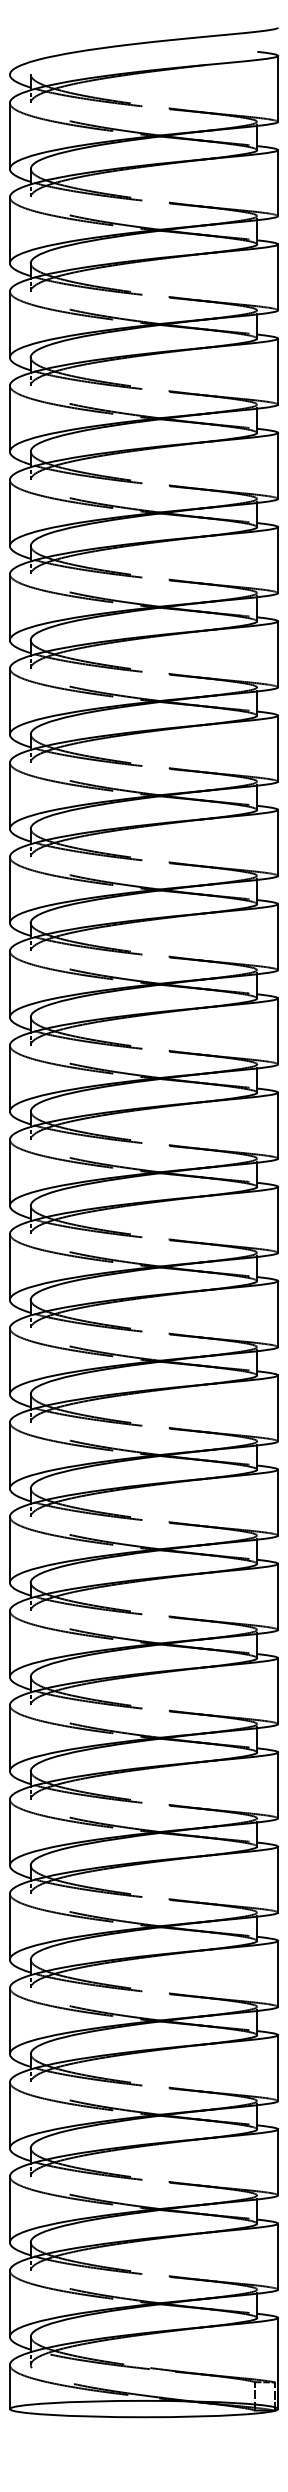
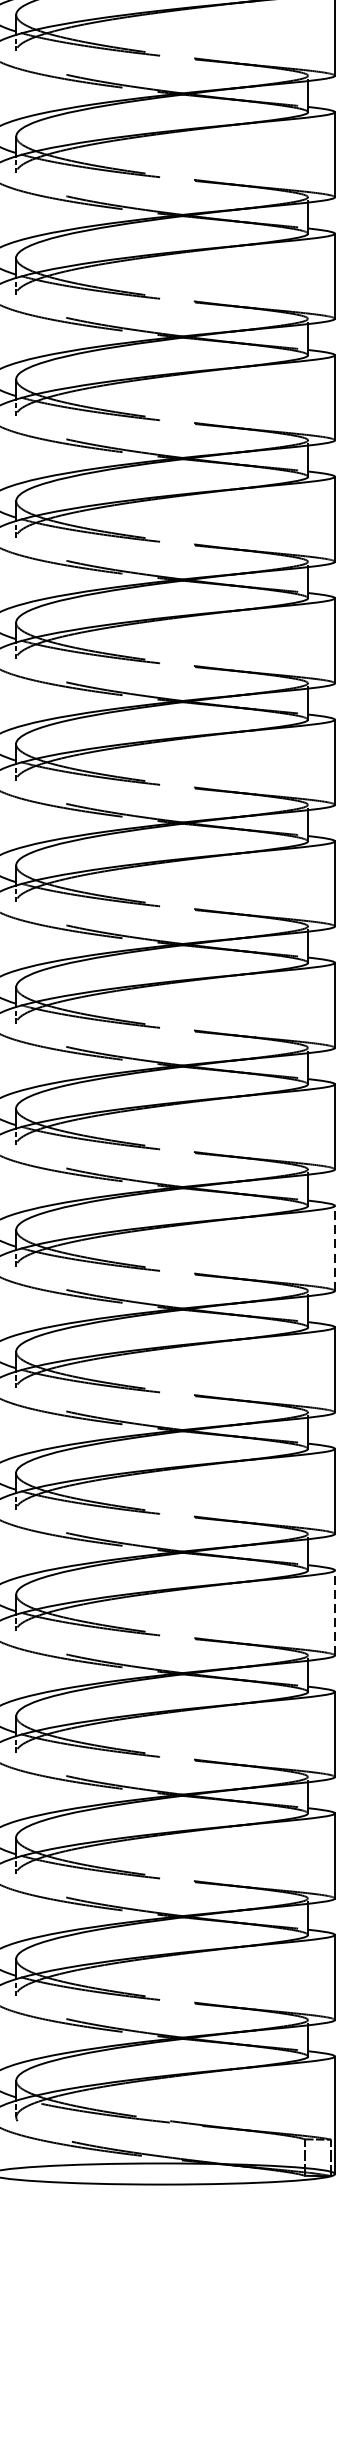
line: (278, 1691) -> (335, 1248), solid -> dashed
line: (278, 1973) -> (335, 1612), solid -> dashed

